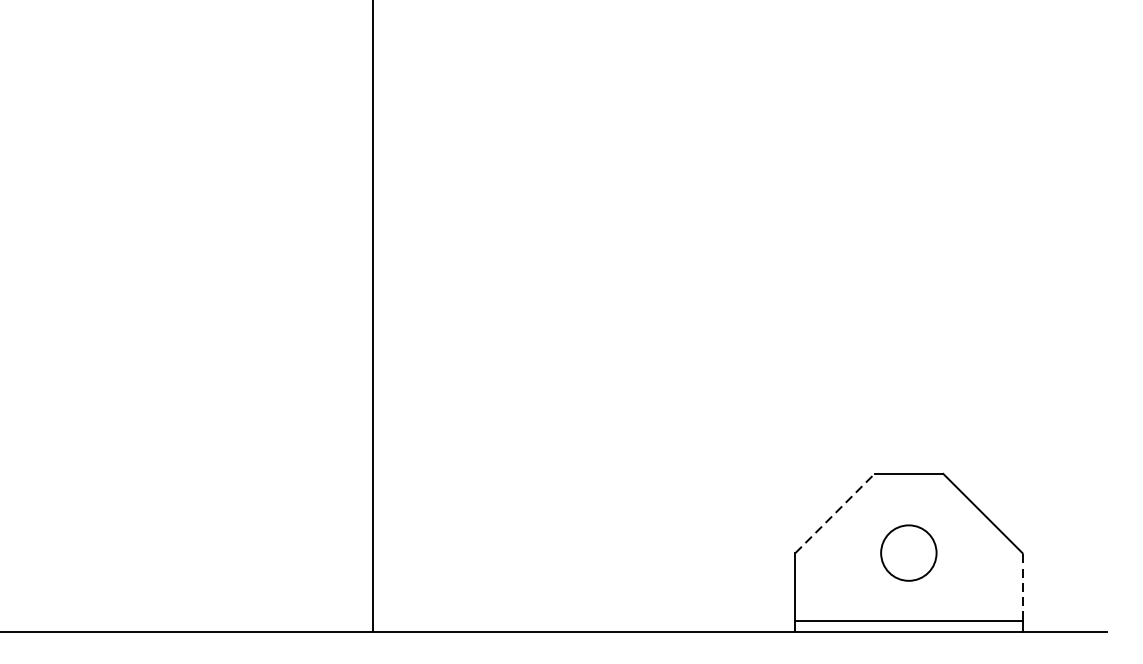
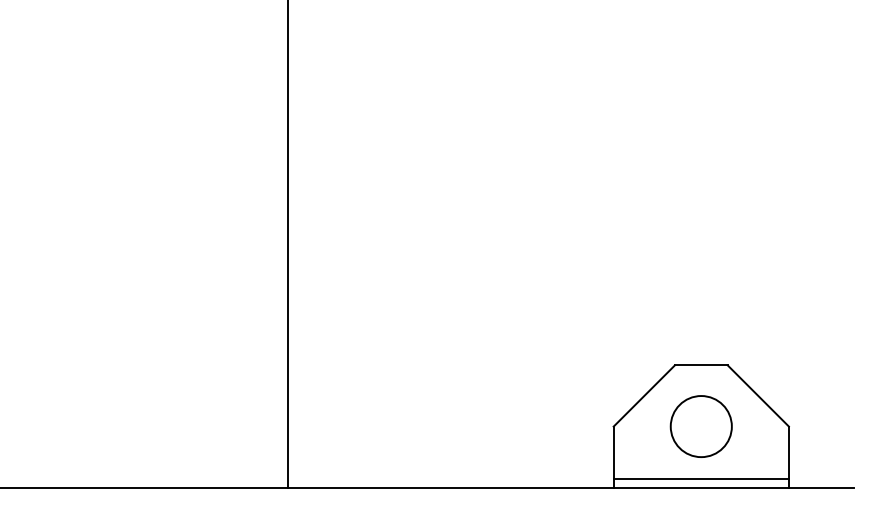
line: (835, 512) -> (644, 395), dashed -> solid
circle: (907, 553) -> (700, 426), size x1.43
line: (1021, 586) -> (788, 452), dashed -> solid

